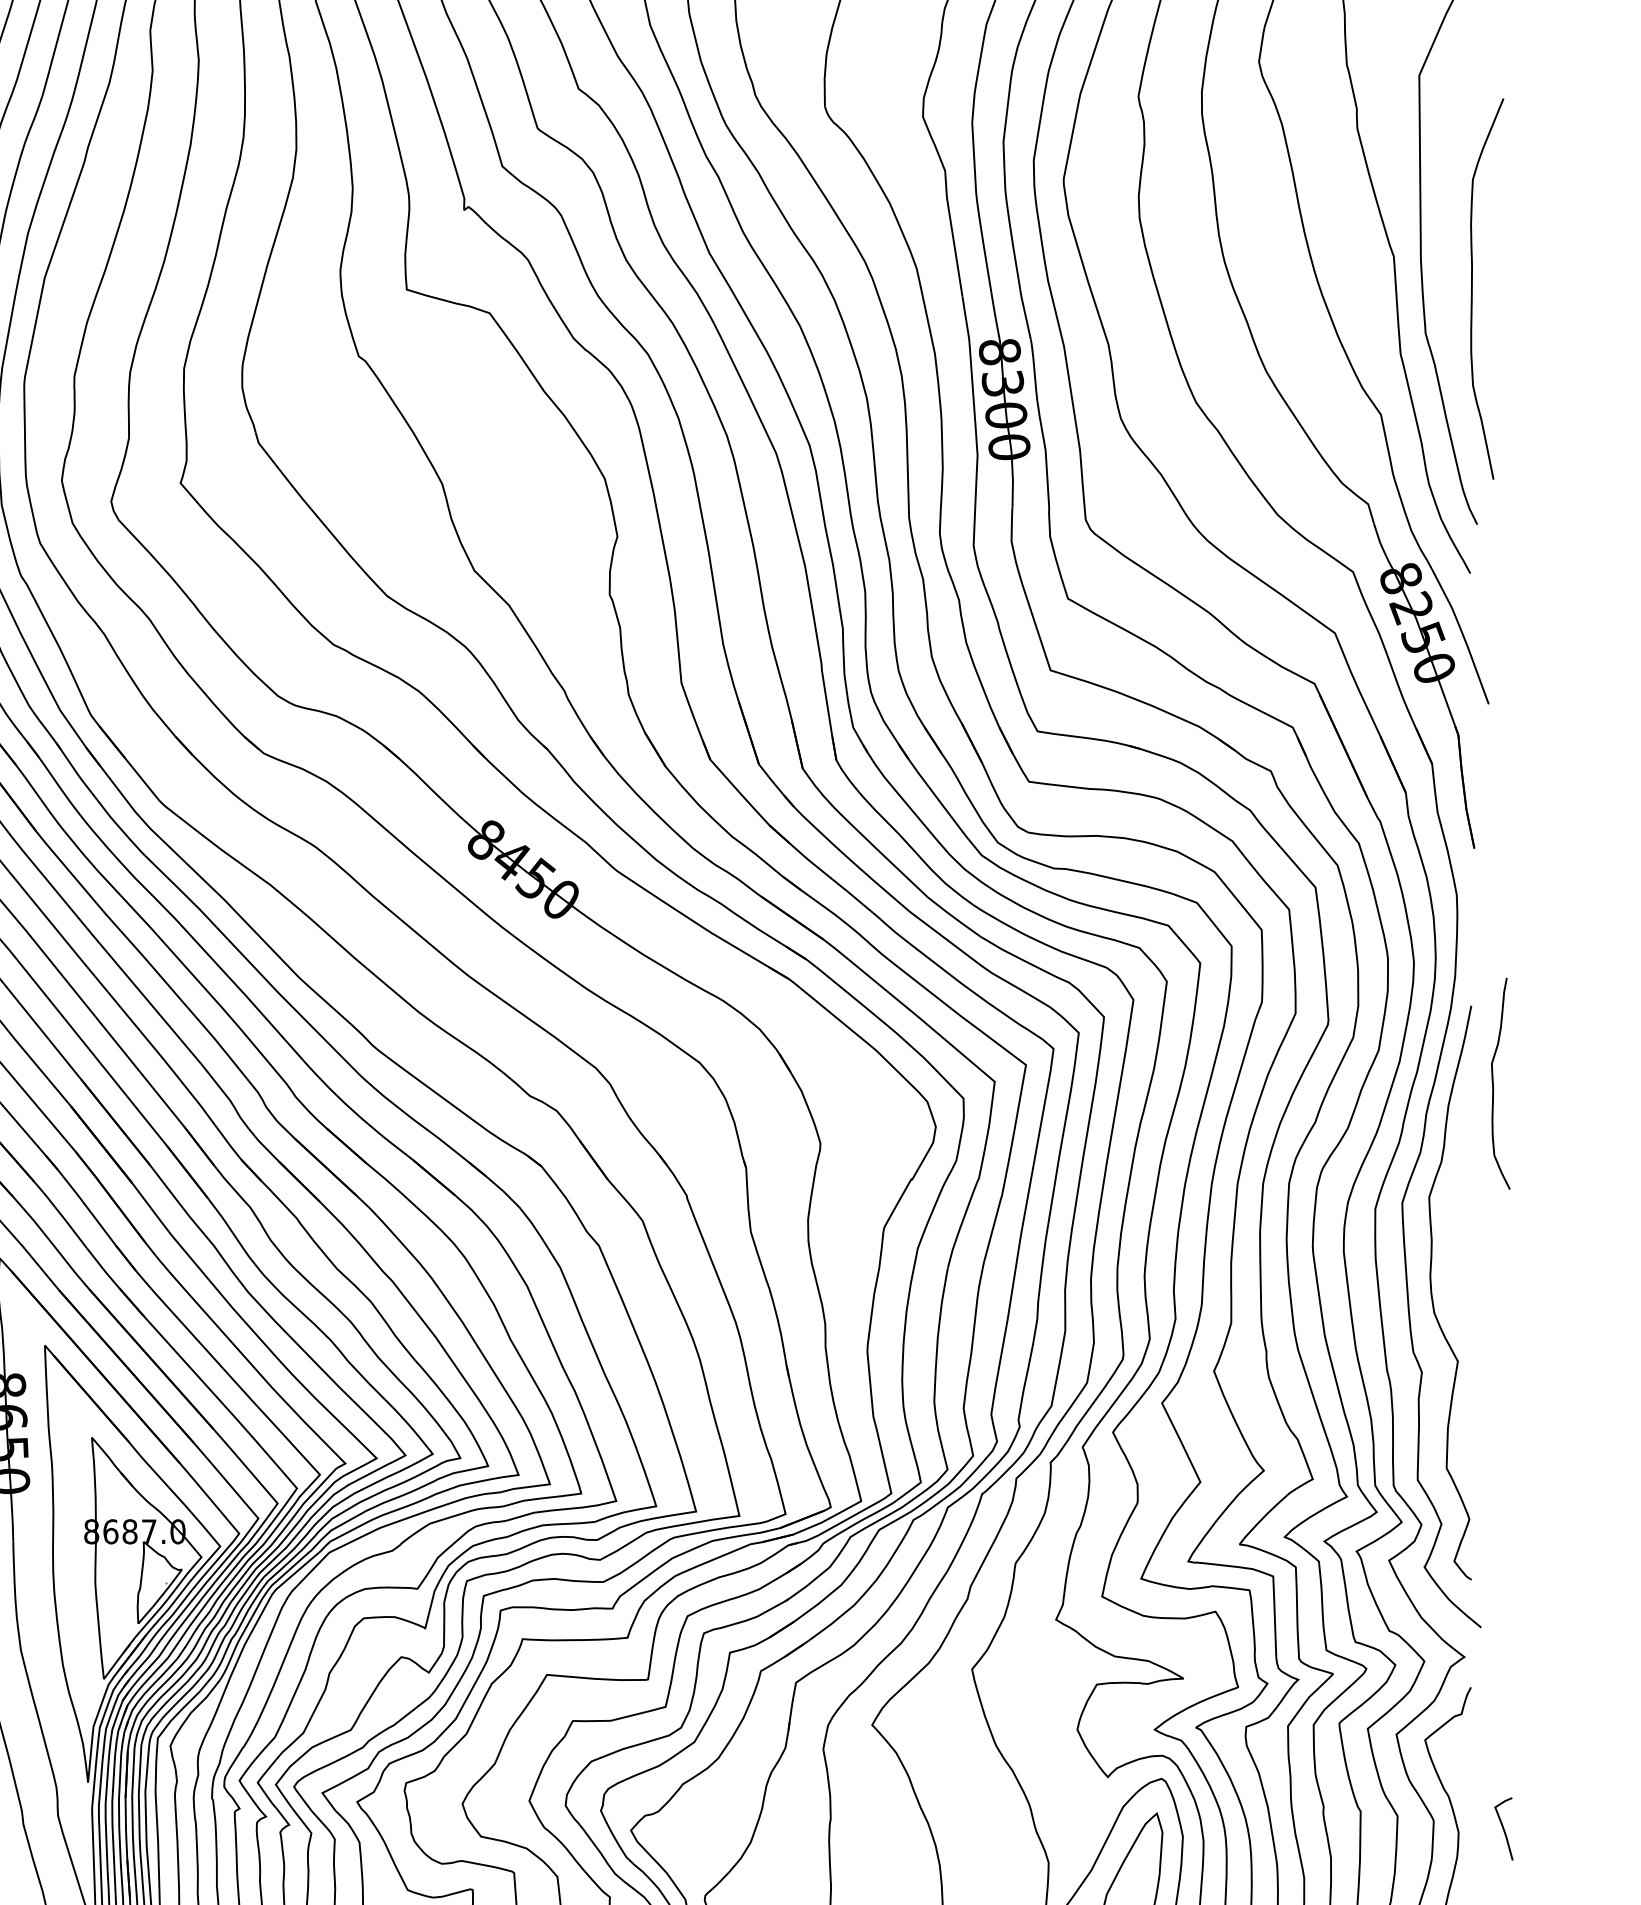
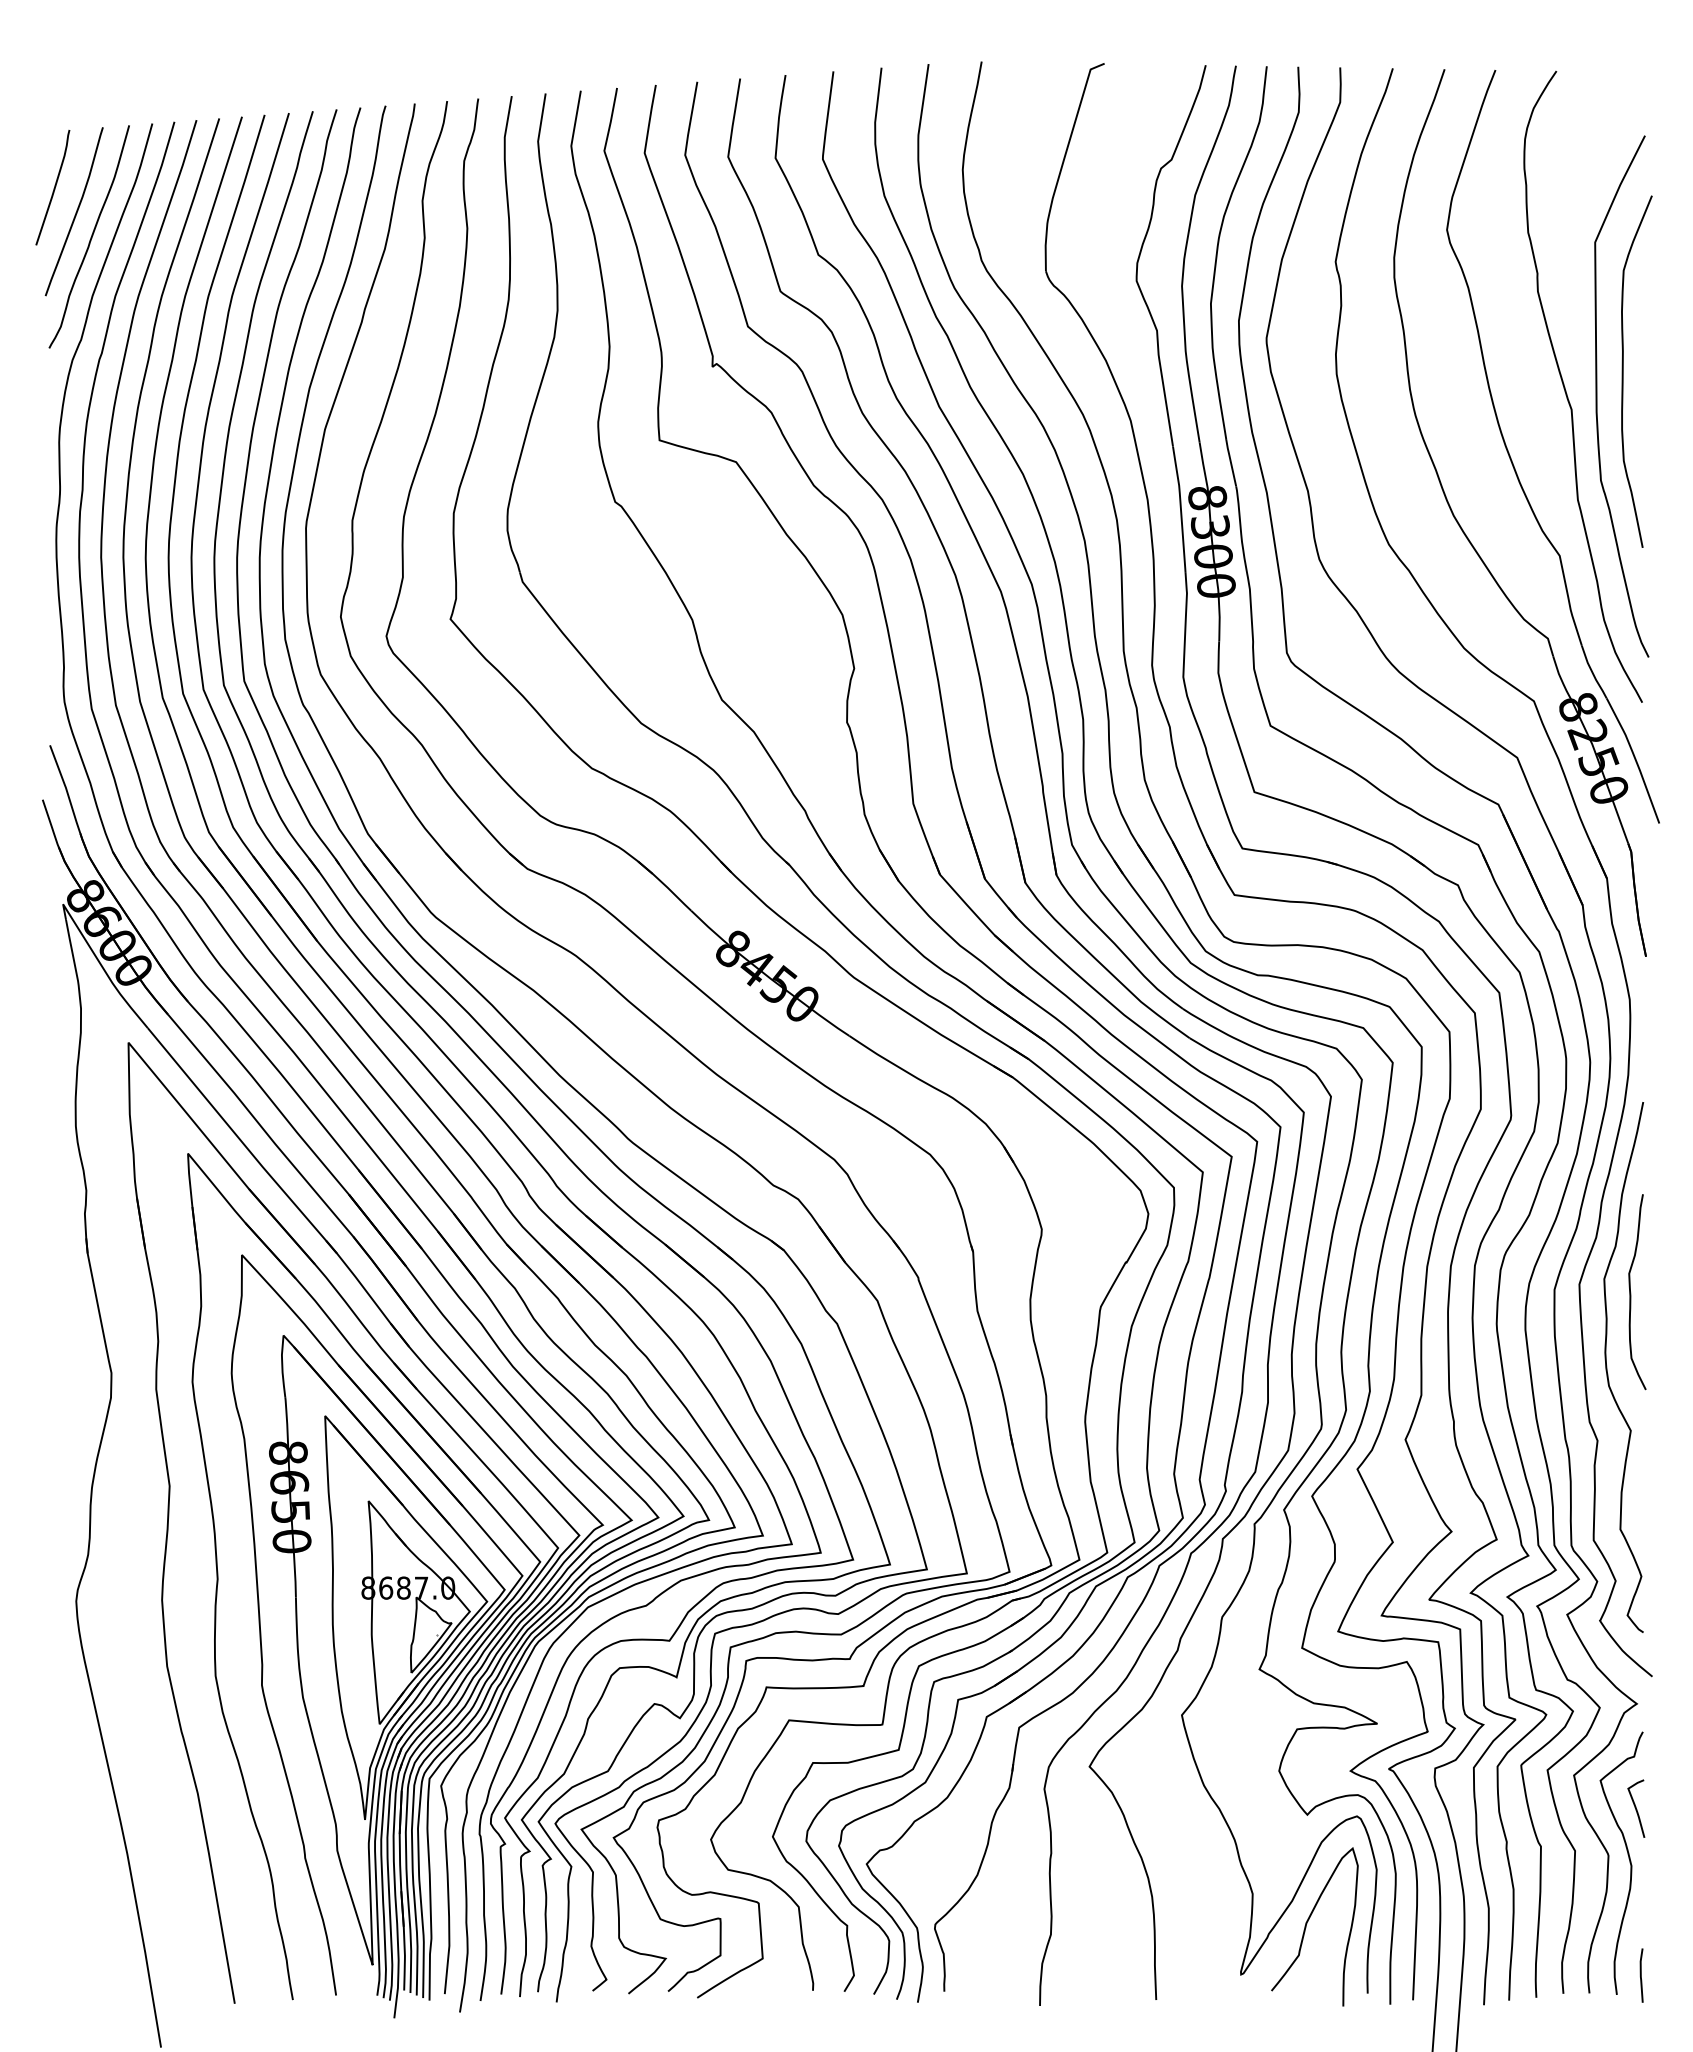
curve: (1472, 288) -> (1623, 371), moved
curve: (1494, 1084) -> (1631, 1292), moved
curve: (1504, 1828) -> (1636, 1808), moved

